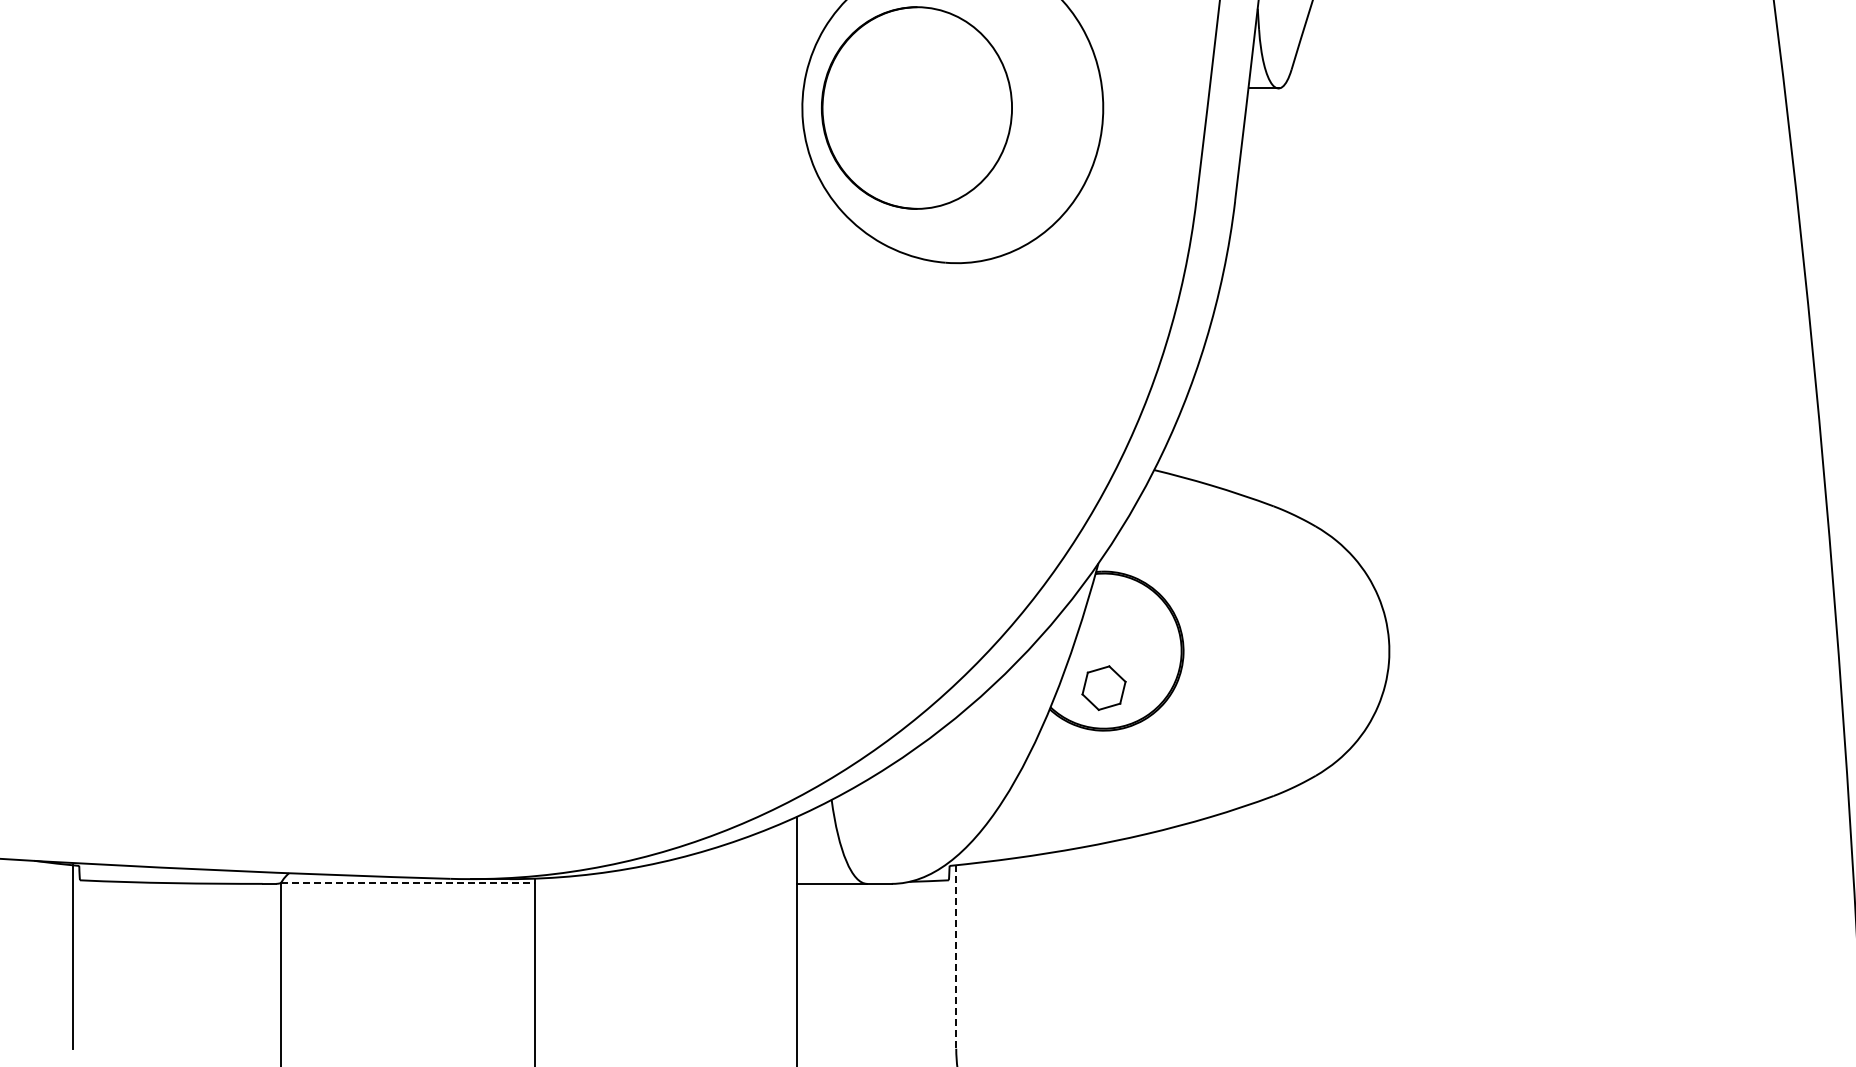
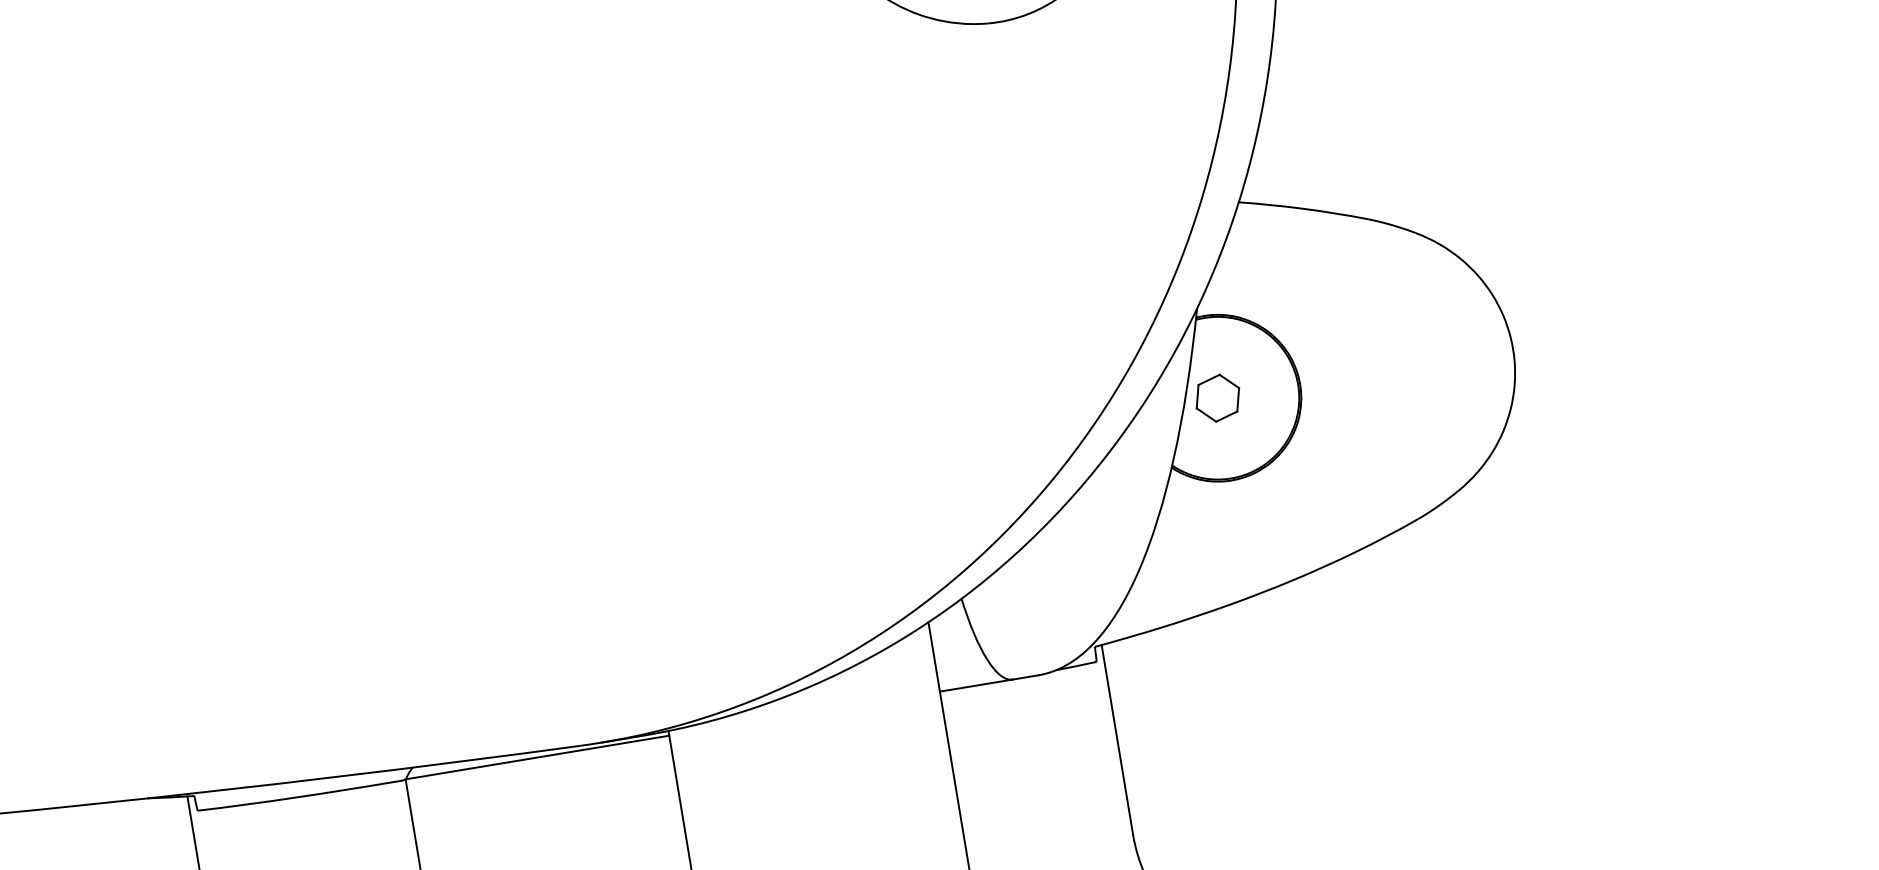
part: (1103, 687) -> (1217, 397), moved
line: (408, 883) -> (538, 757), dashed -> solid
line: (956, 956) -> (1117, 739), dashed -> solid

